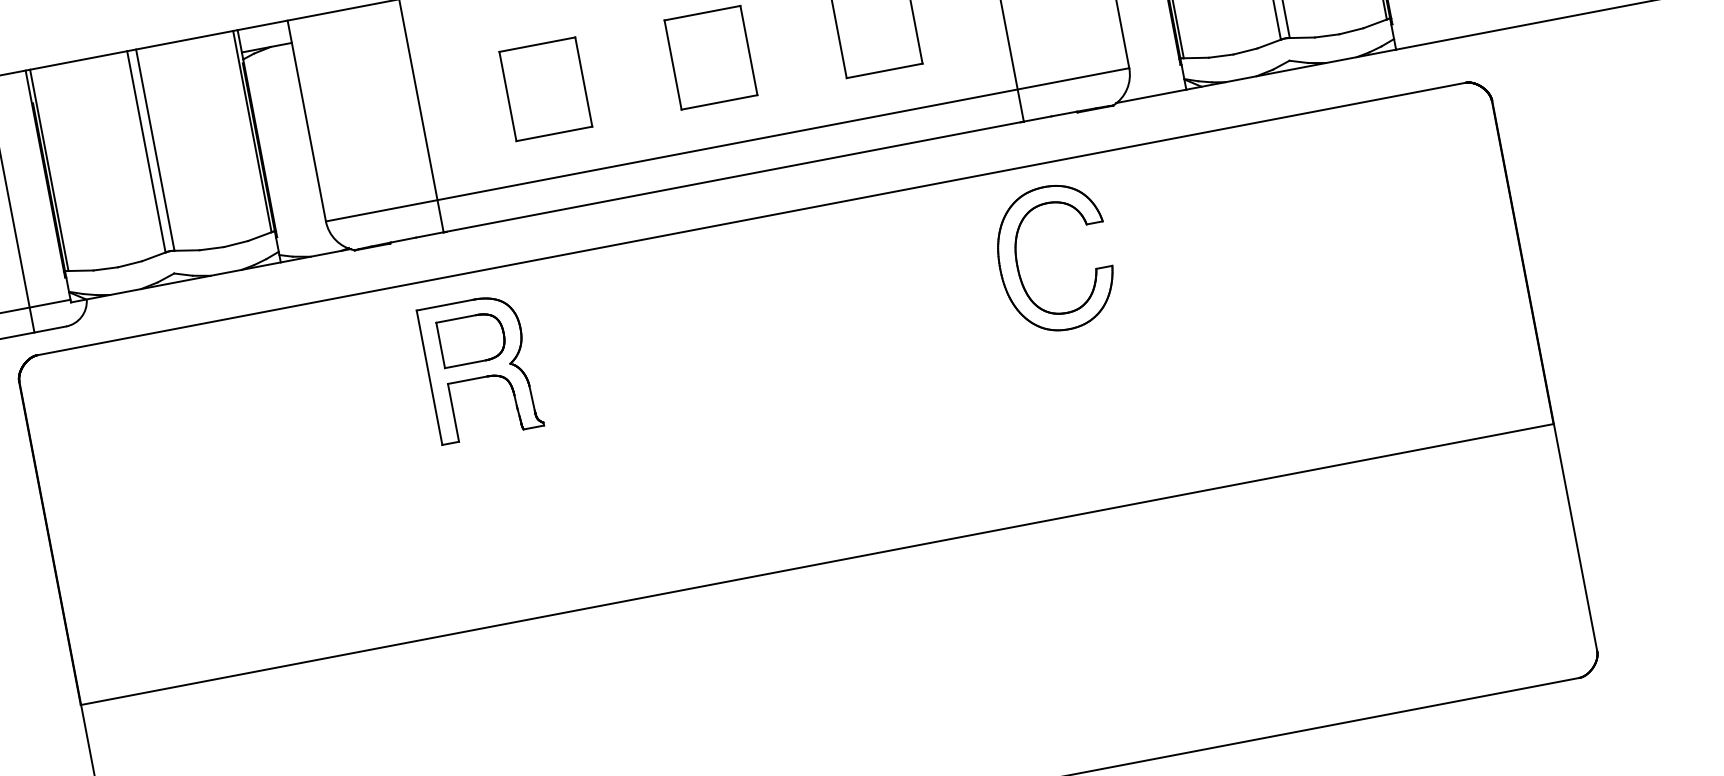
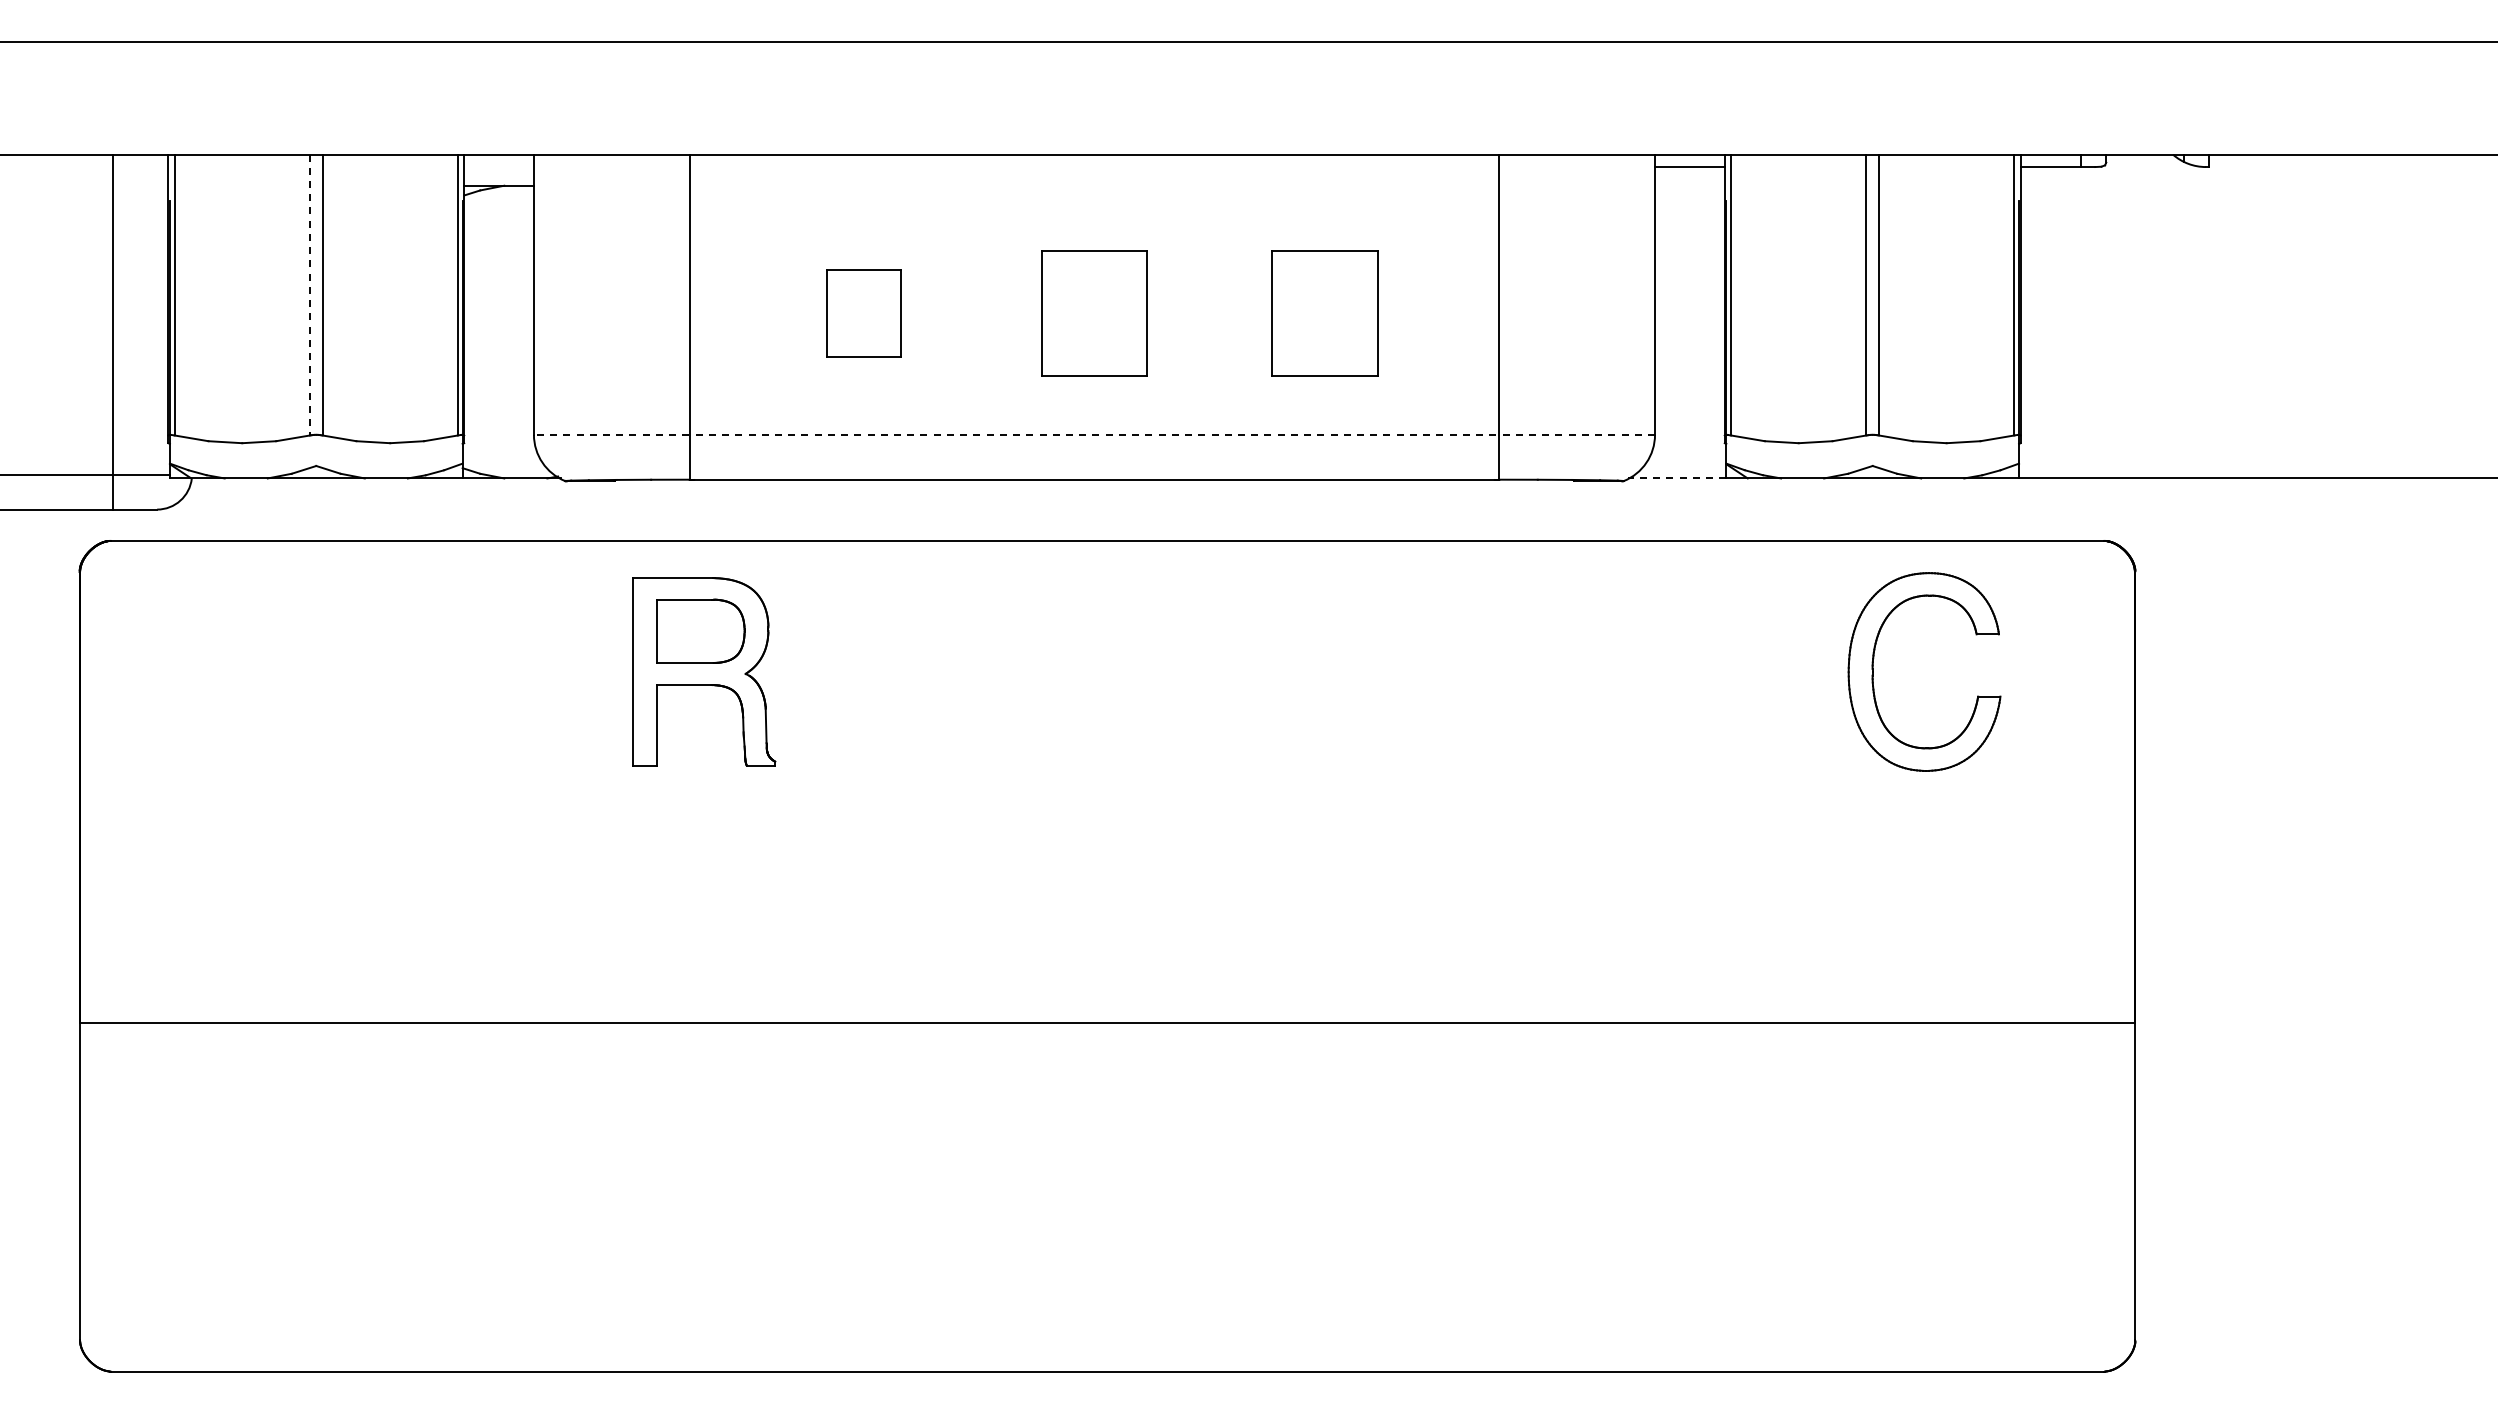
part: (545, 89) -> (863, 313), size x0.7
line: (1150, 96) -> (1676, 478), solid -> dashed
line: (727, 144) -> (1094, 434), solid -> dashed
line: (146, 152) -> (310, 295), solid -> dashed
part: (1017, 265) -> (1873, 671), moved

